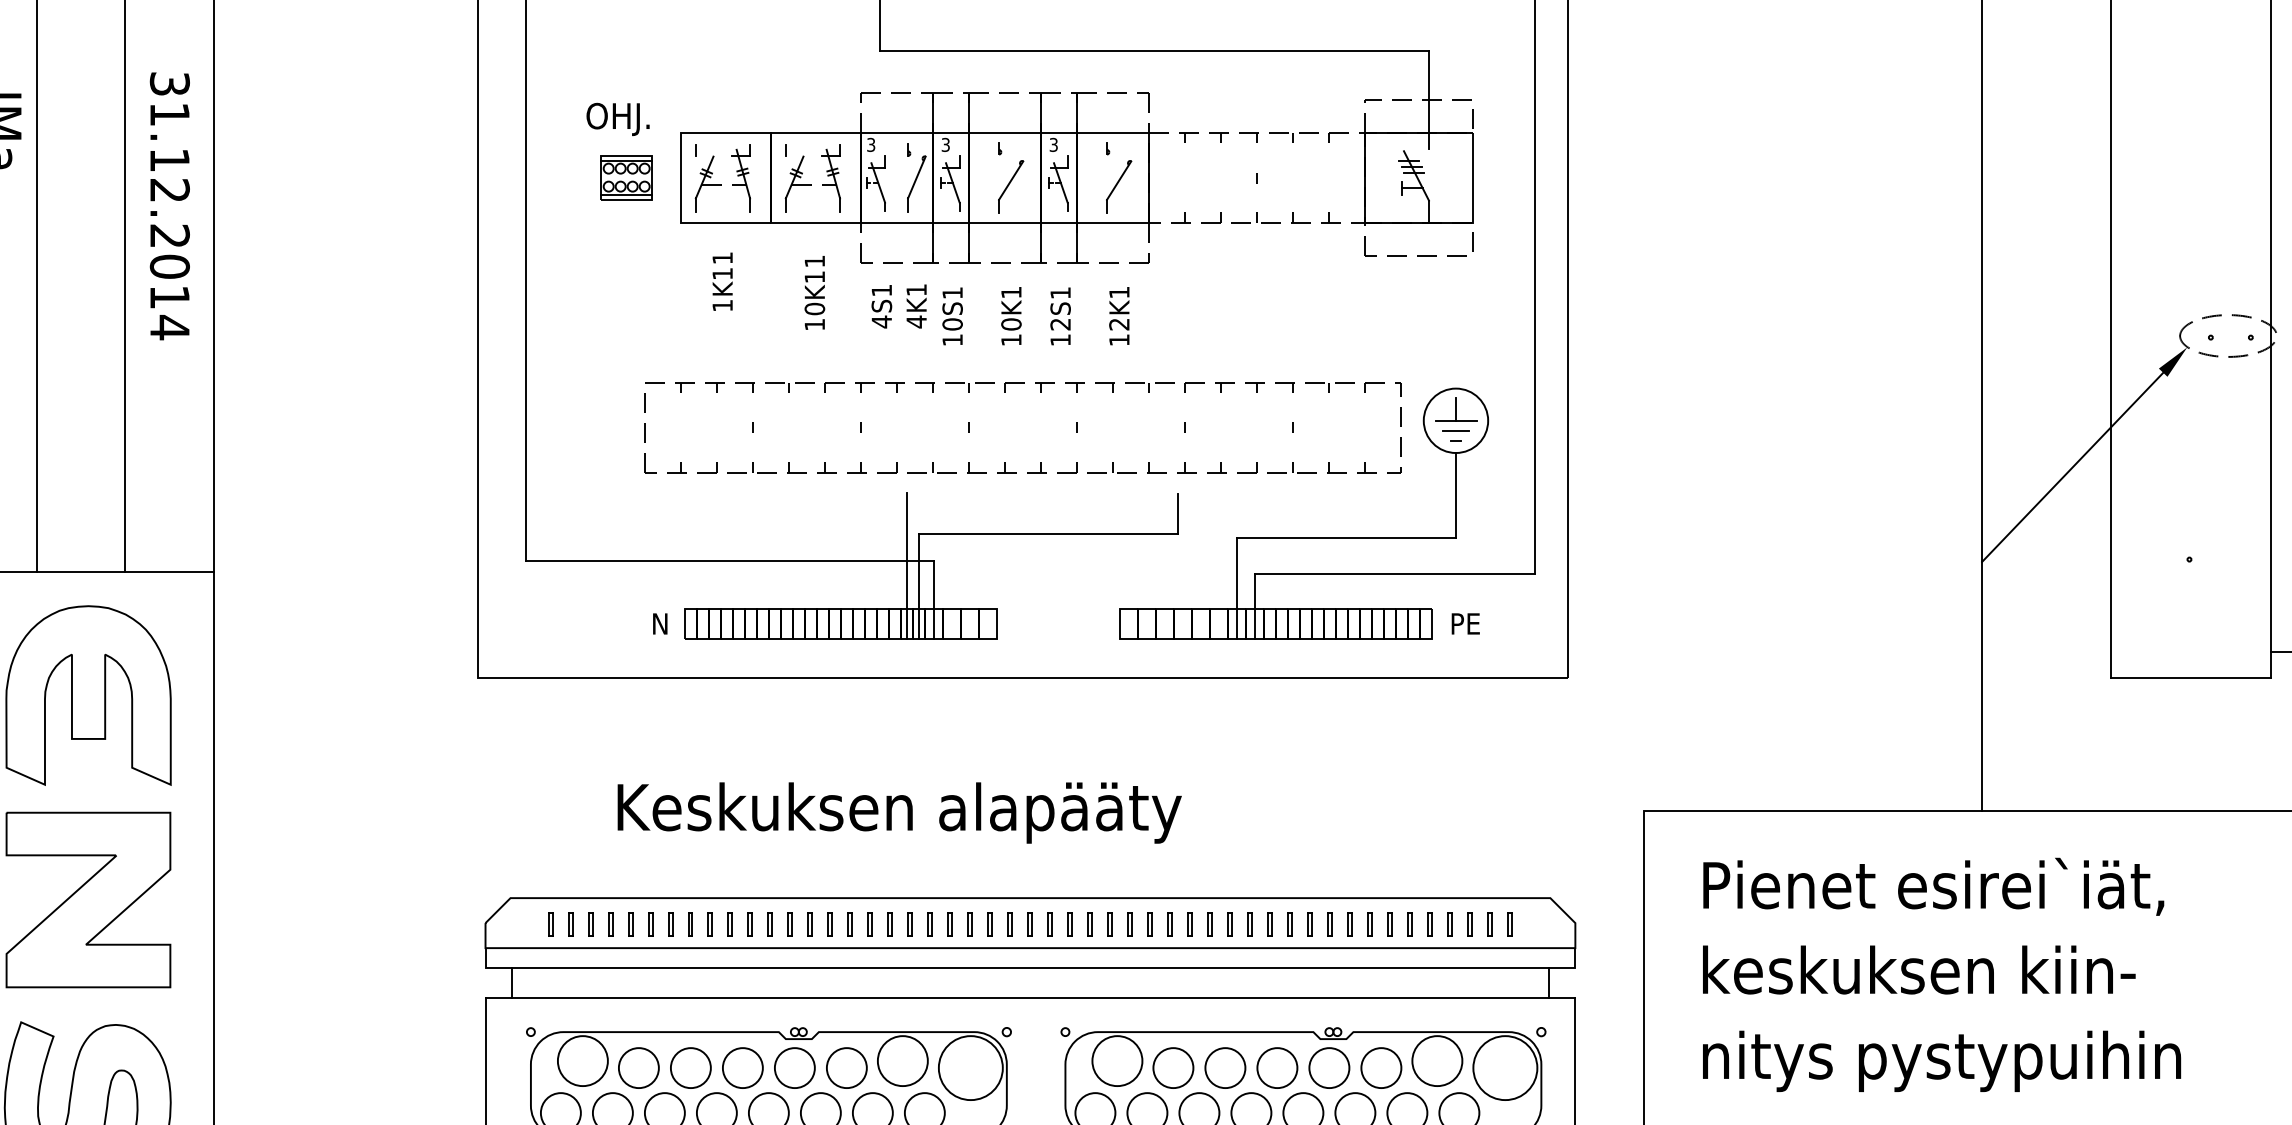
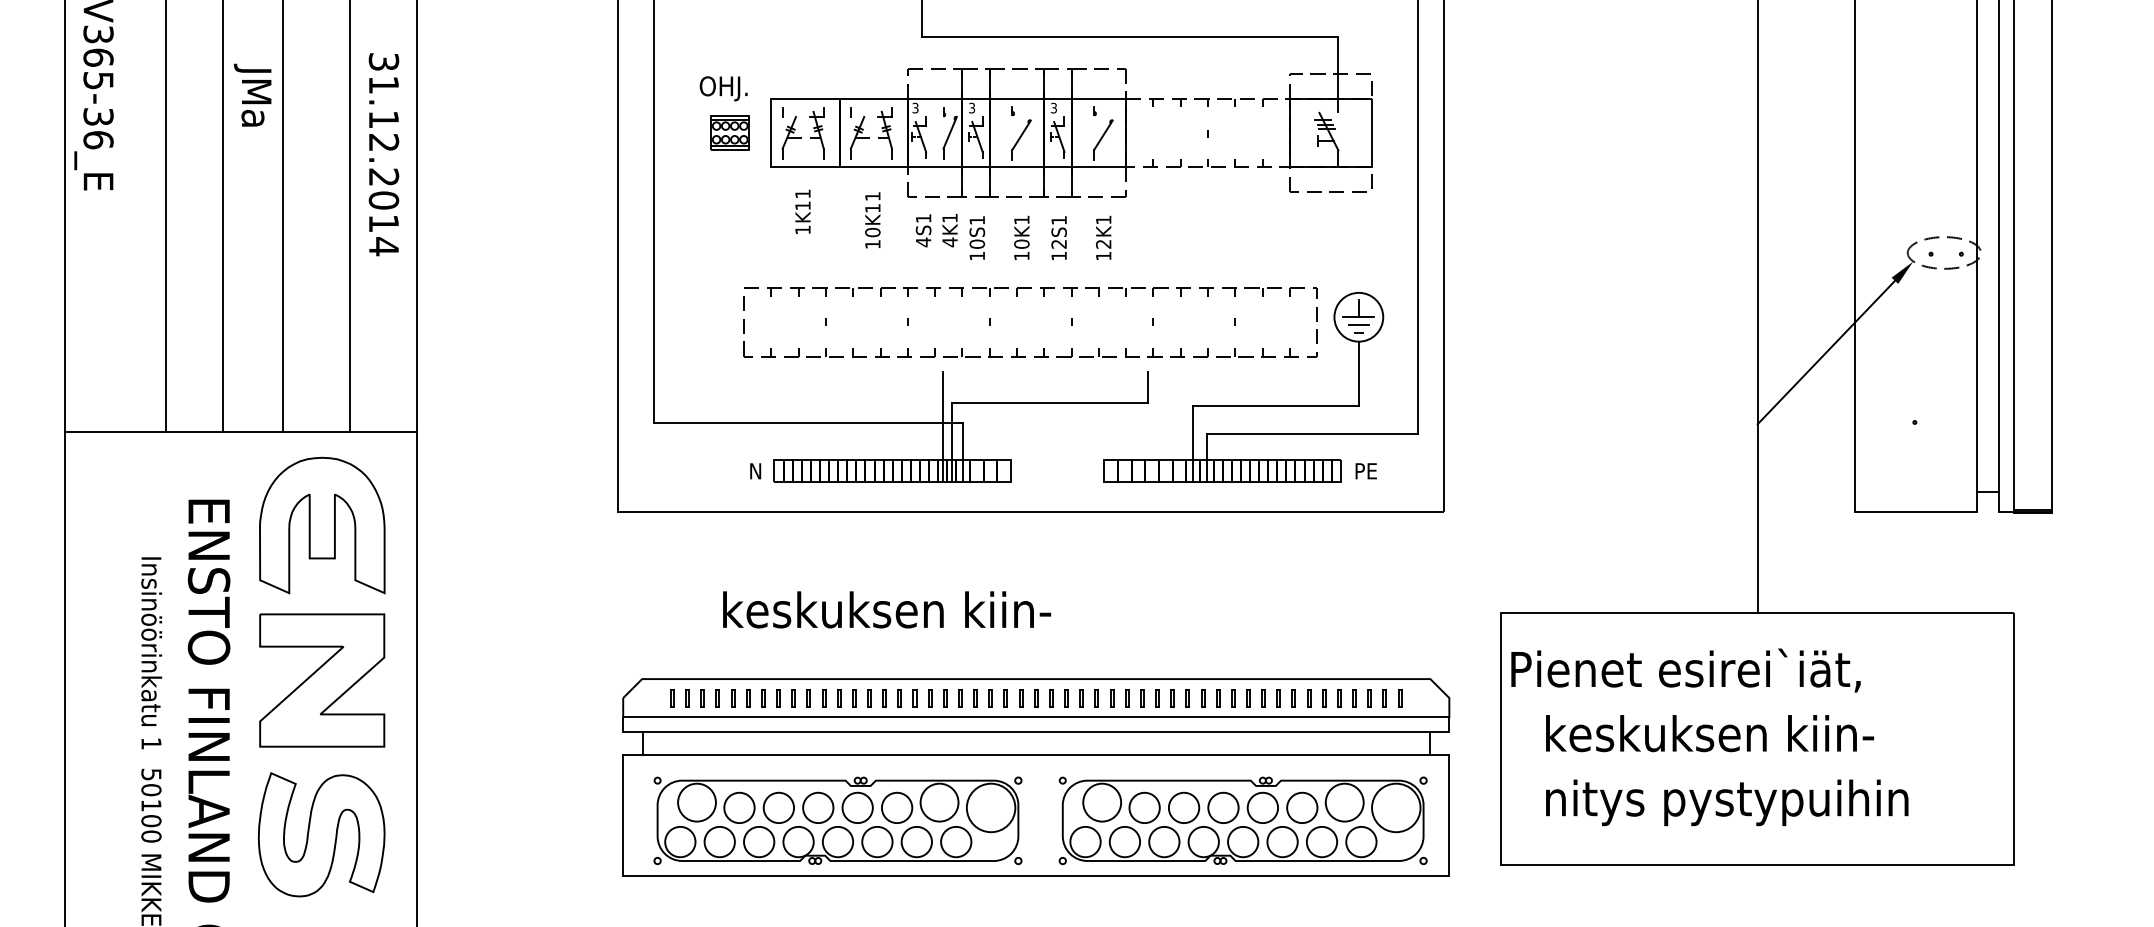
text: (898, 812) -> (936, 614), Keskuksen alapääty -> keskuksen kiin-
text: (1933, 886) -> (1685, 670), moved

